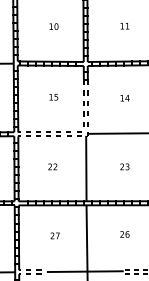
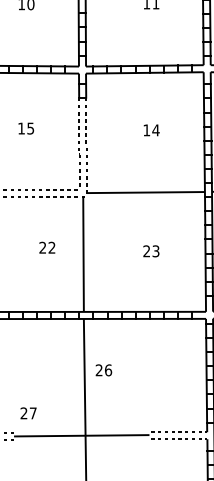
text: (52, 166) -> (46, 247), moved
text: (124, 234) -> (103, 370), moved
text: (54, 235) -> (27, 412), moved

